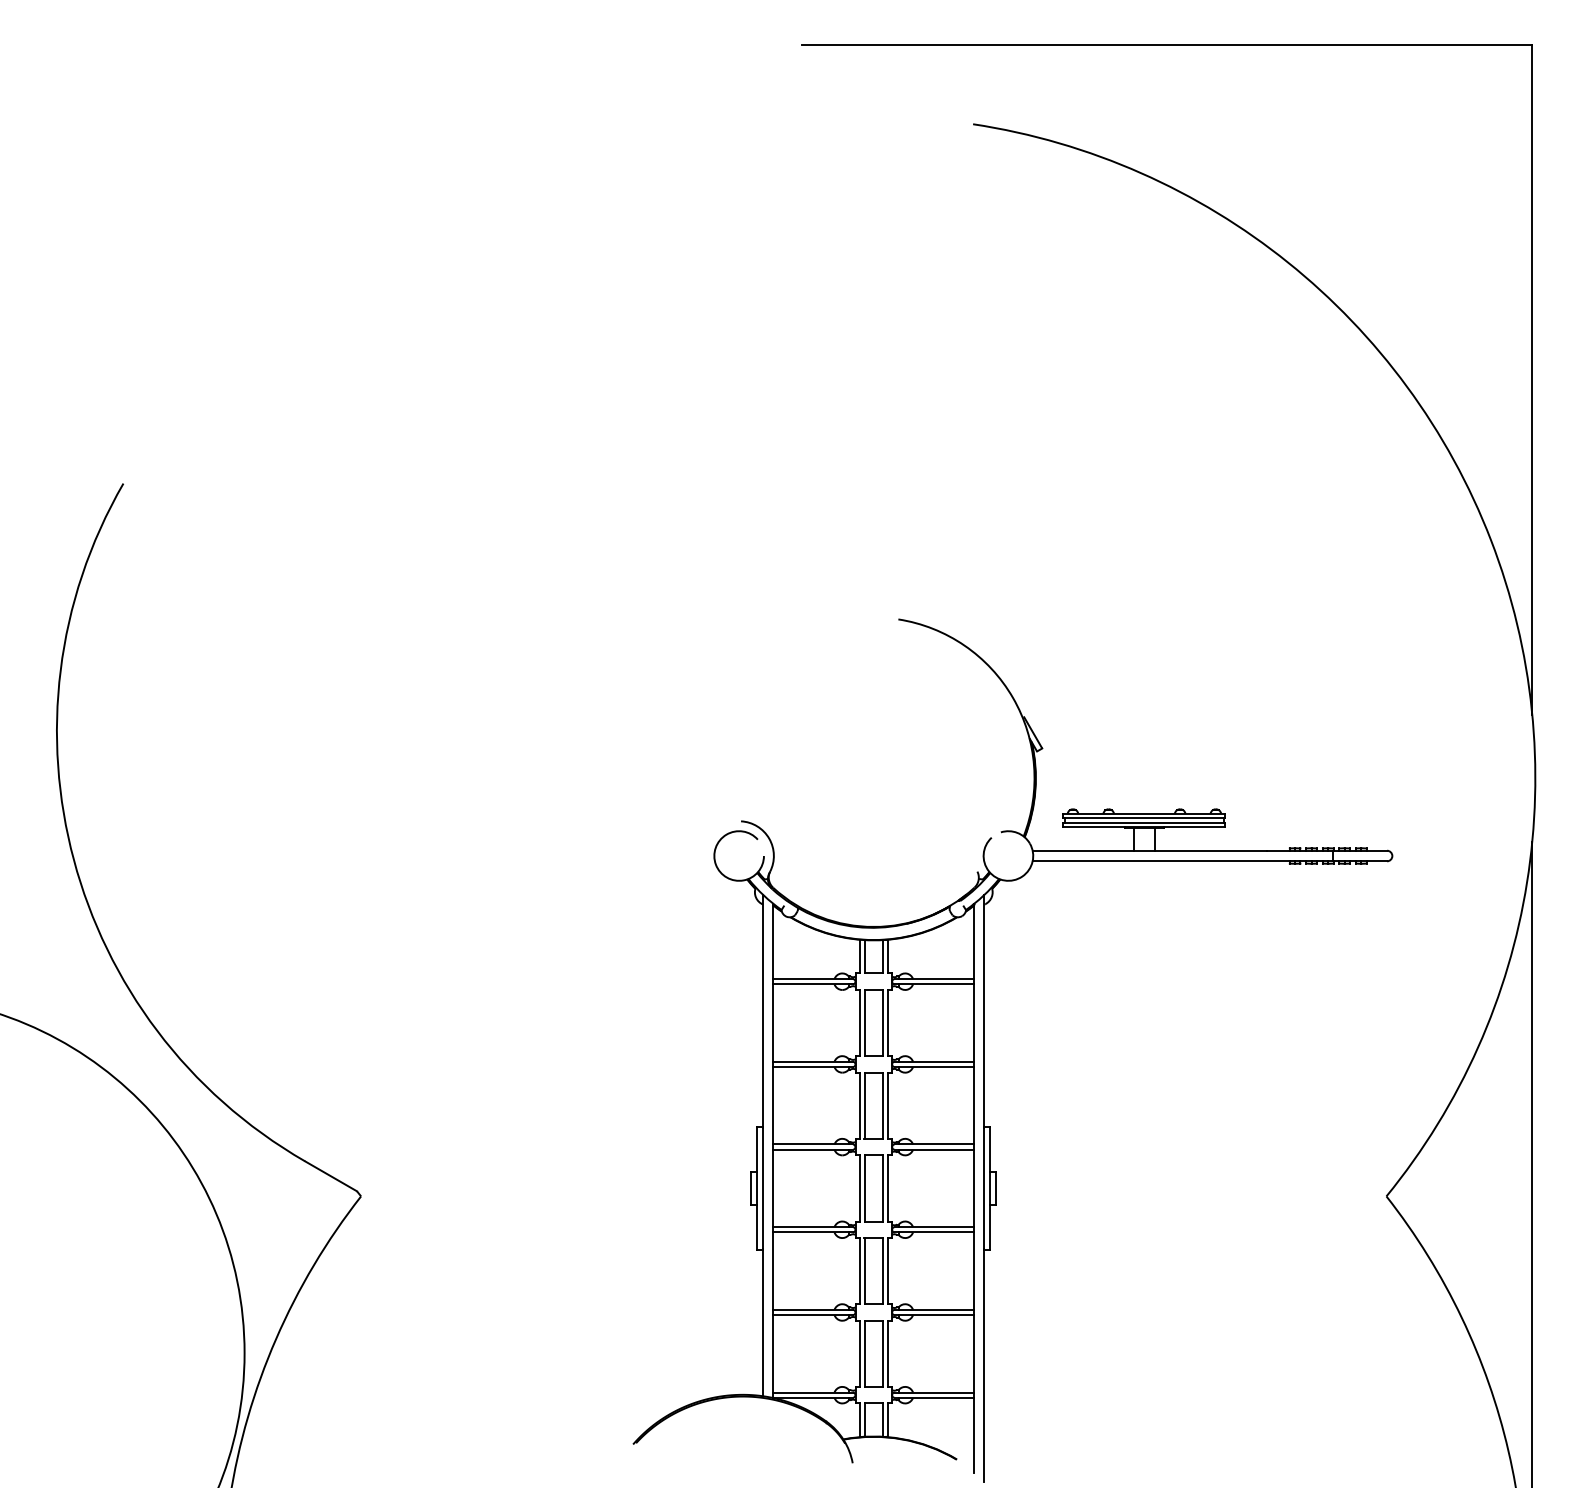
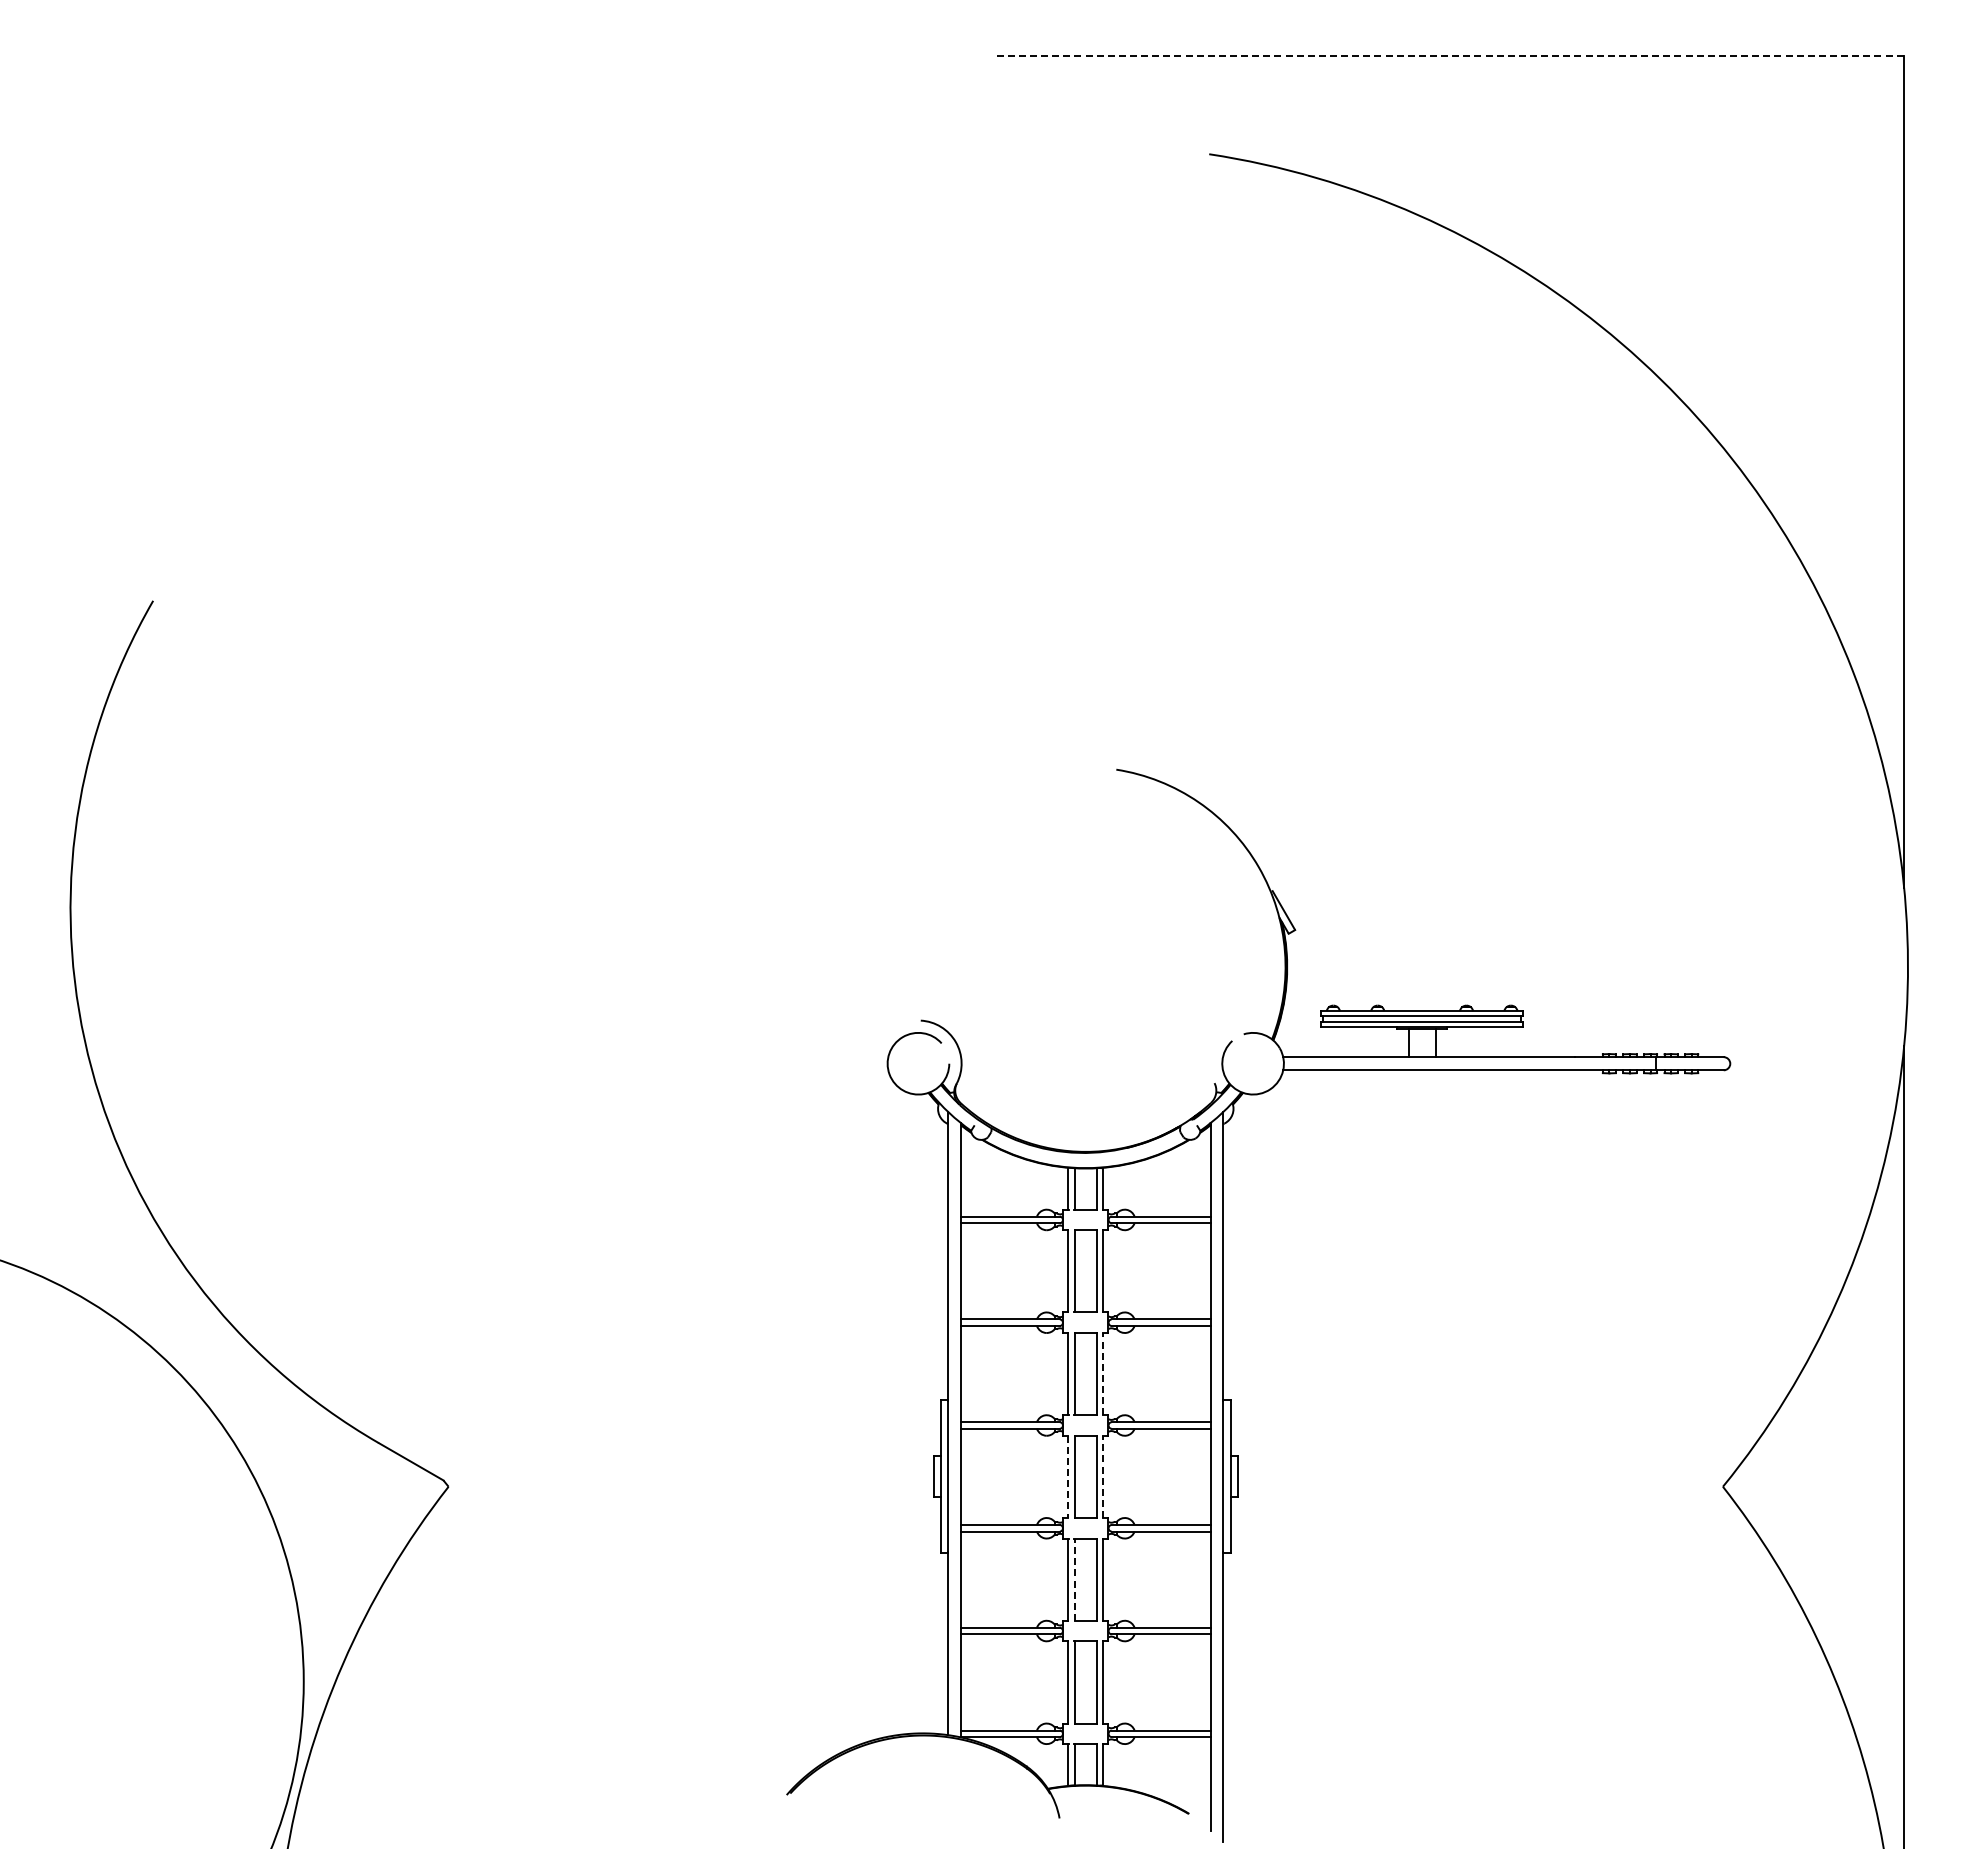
line: (1167, 44) -> (1450, 55), solid -> dashed
line: (888, 1105) -> (1103, 1373), solid -> dashed
line: (859, 1188) -> (1068, 1477), solid -> dashed
line: (888, 1188) -> (1103, 1476), solid -> dashed
line: (864, 1271) -> (1074, 1579), solid -> dashed

